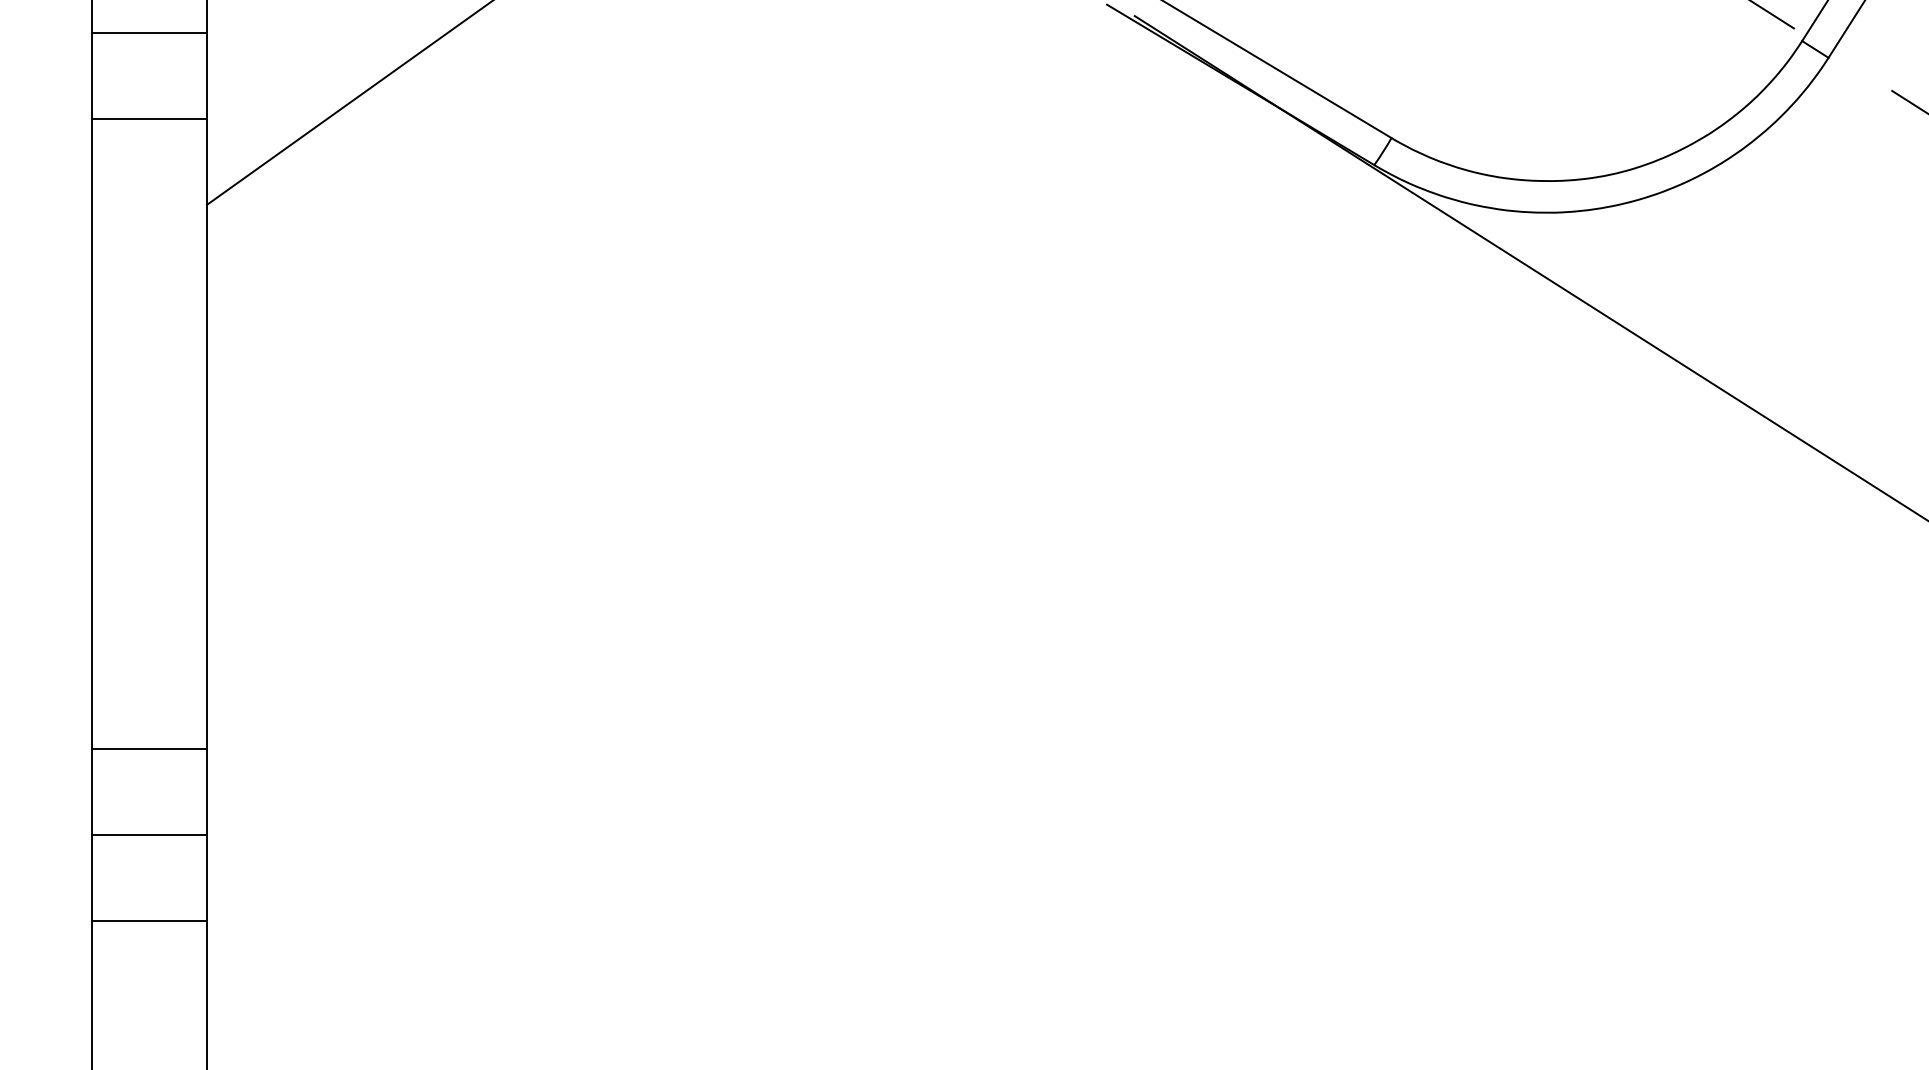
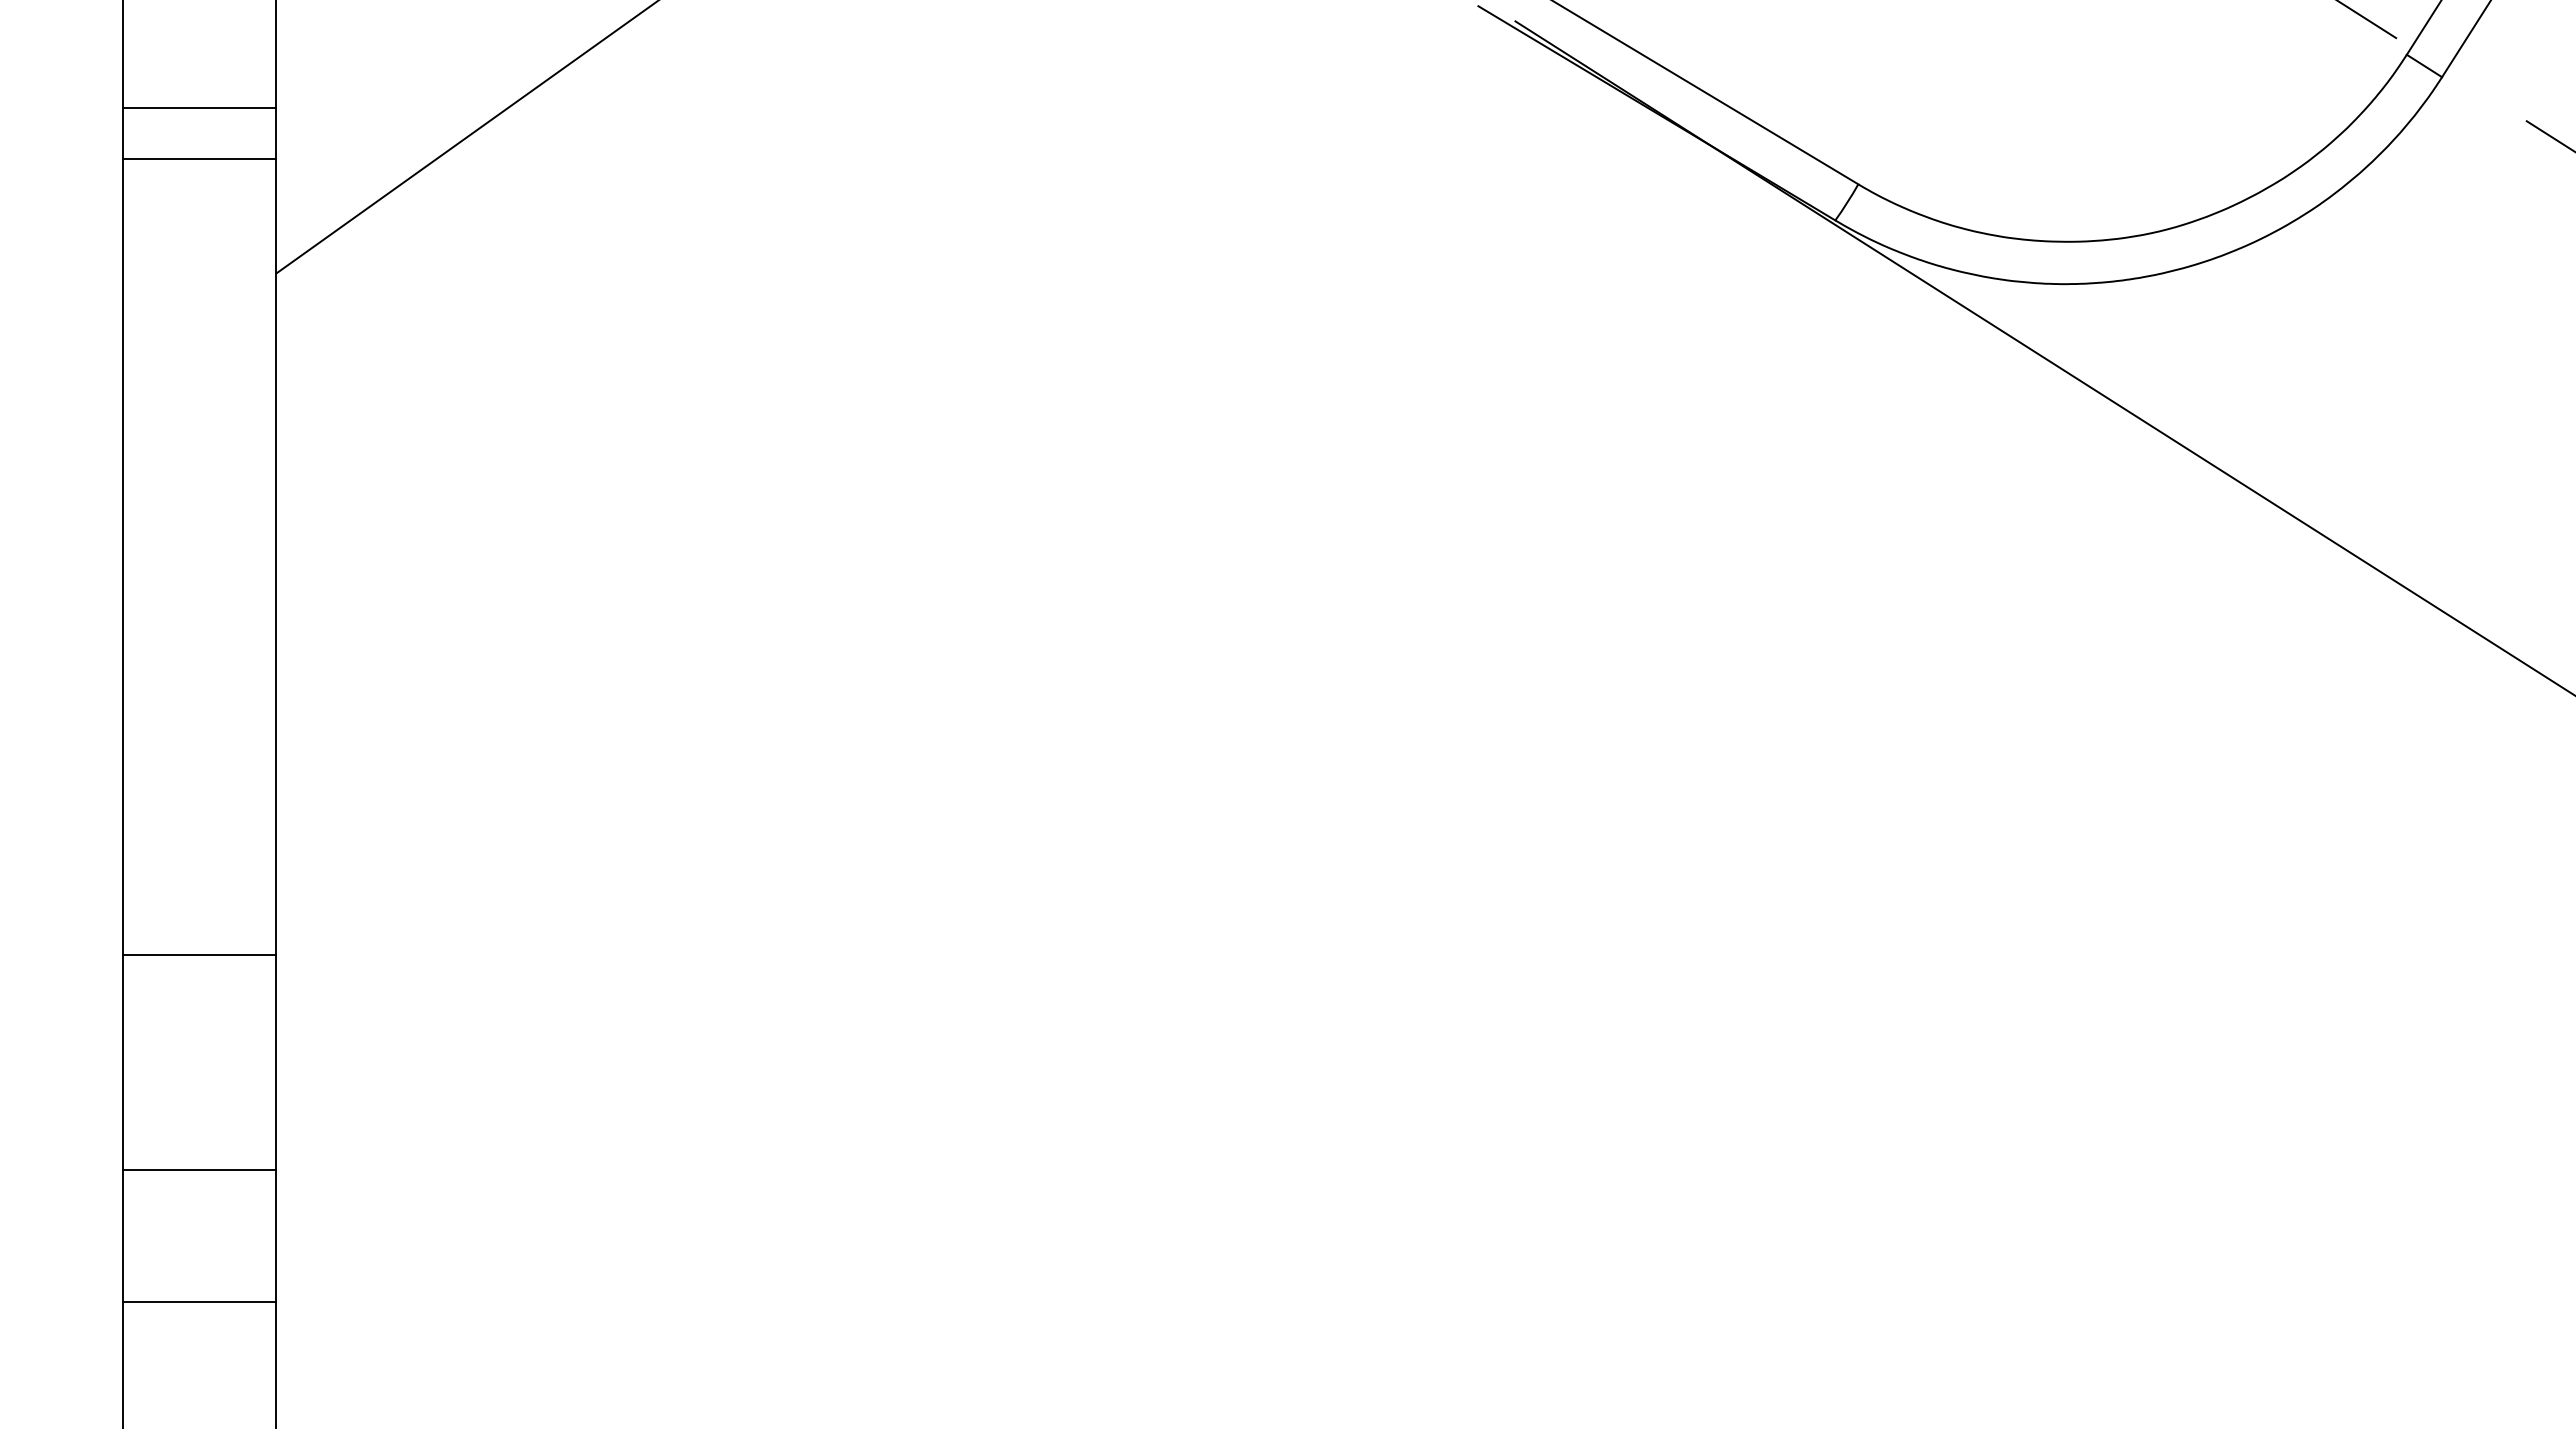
line: (149, 33) -> (199, 107), moved
line: (149, 749) -> (199, 955), moved
line: (149, 835) -> (199, 1170), moved
line: (149, 920) -> (199, 1301), moved

